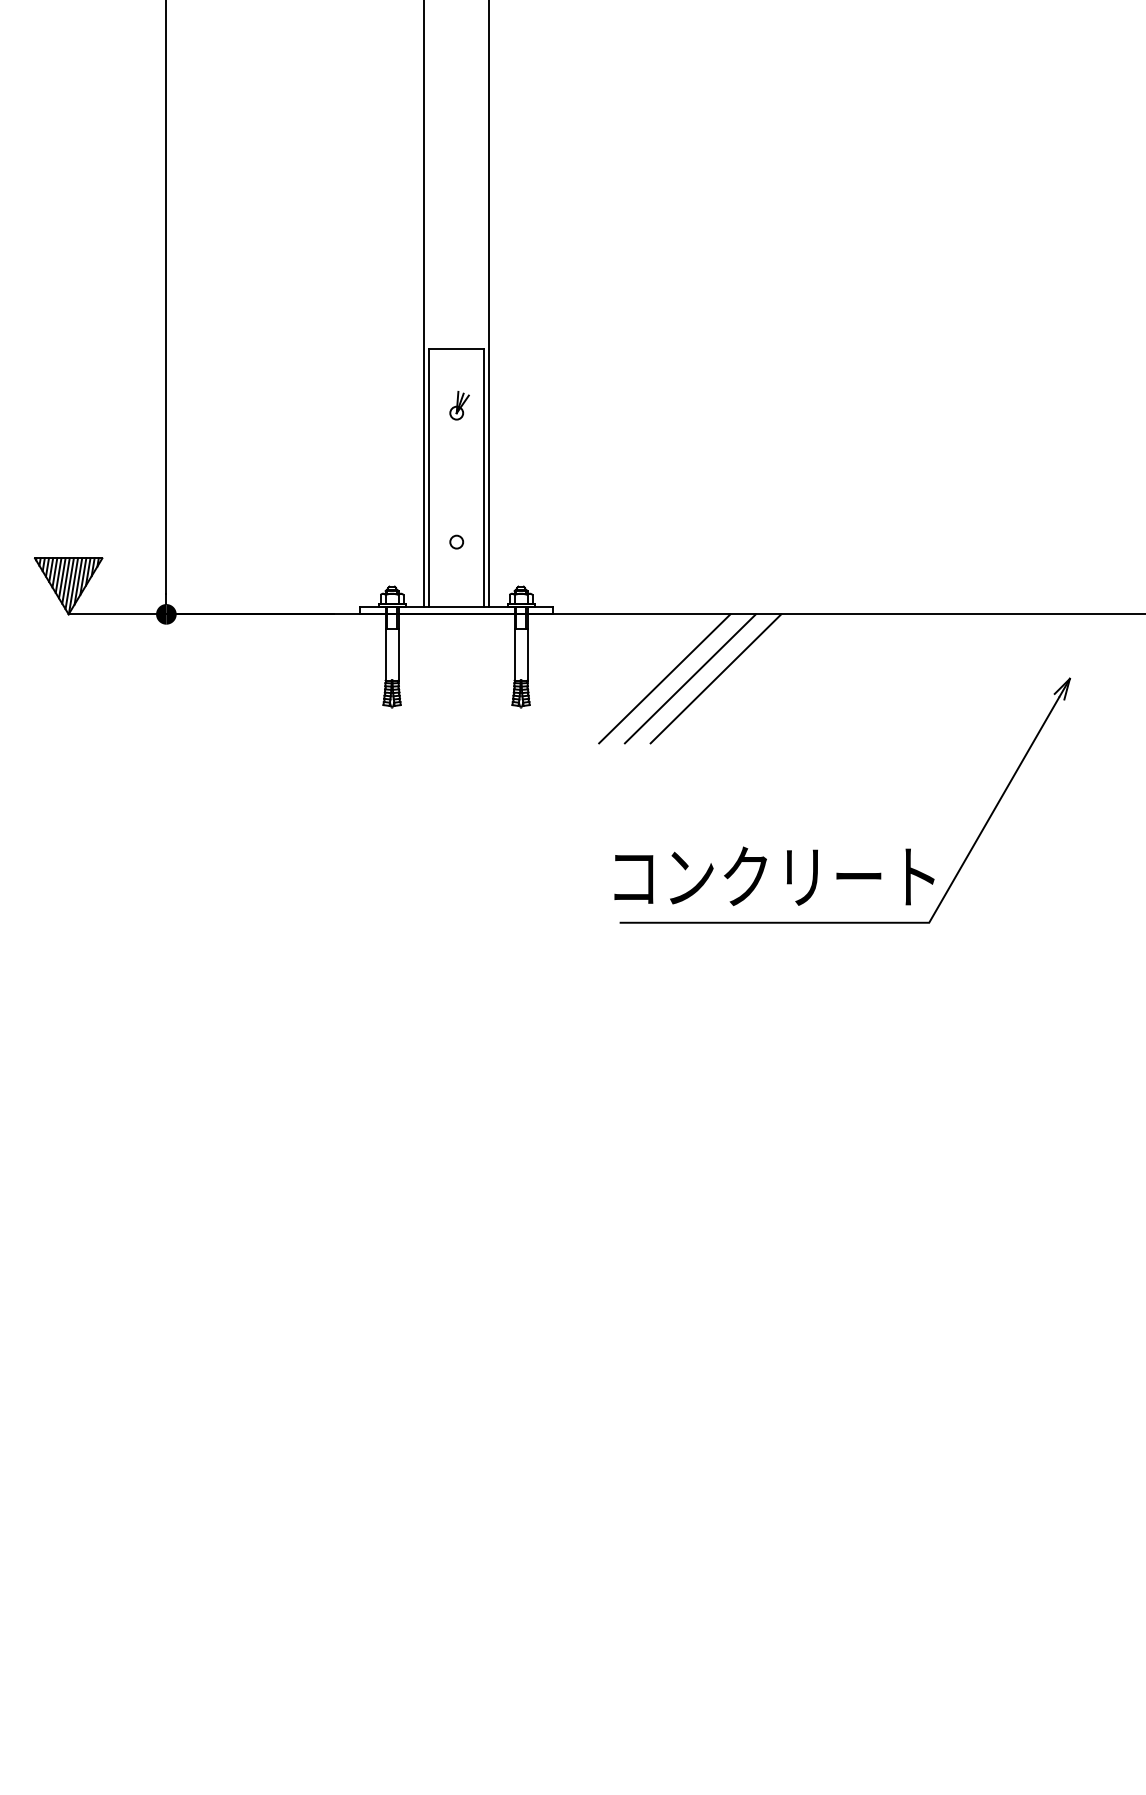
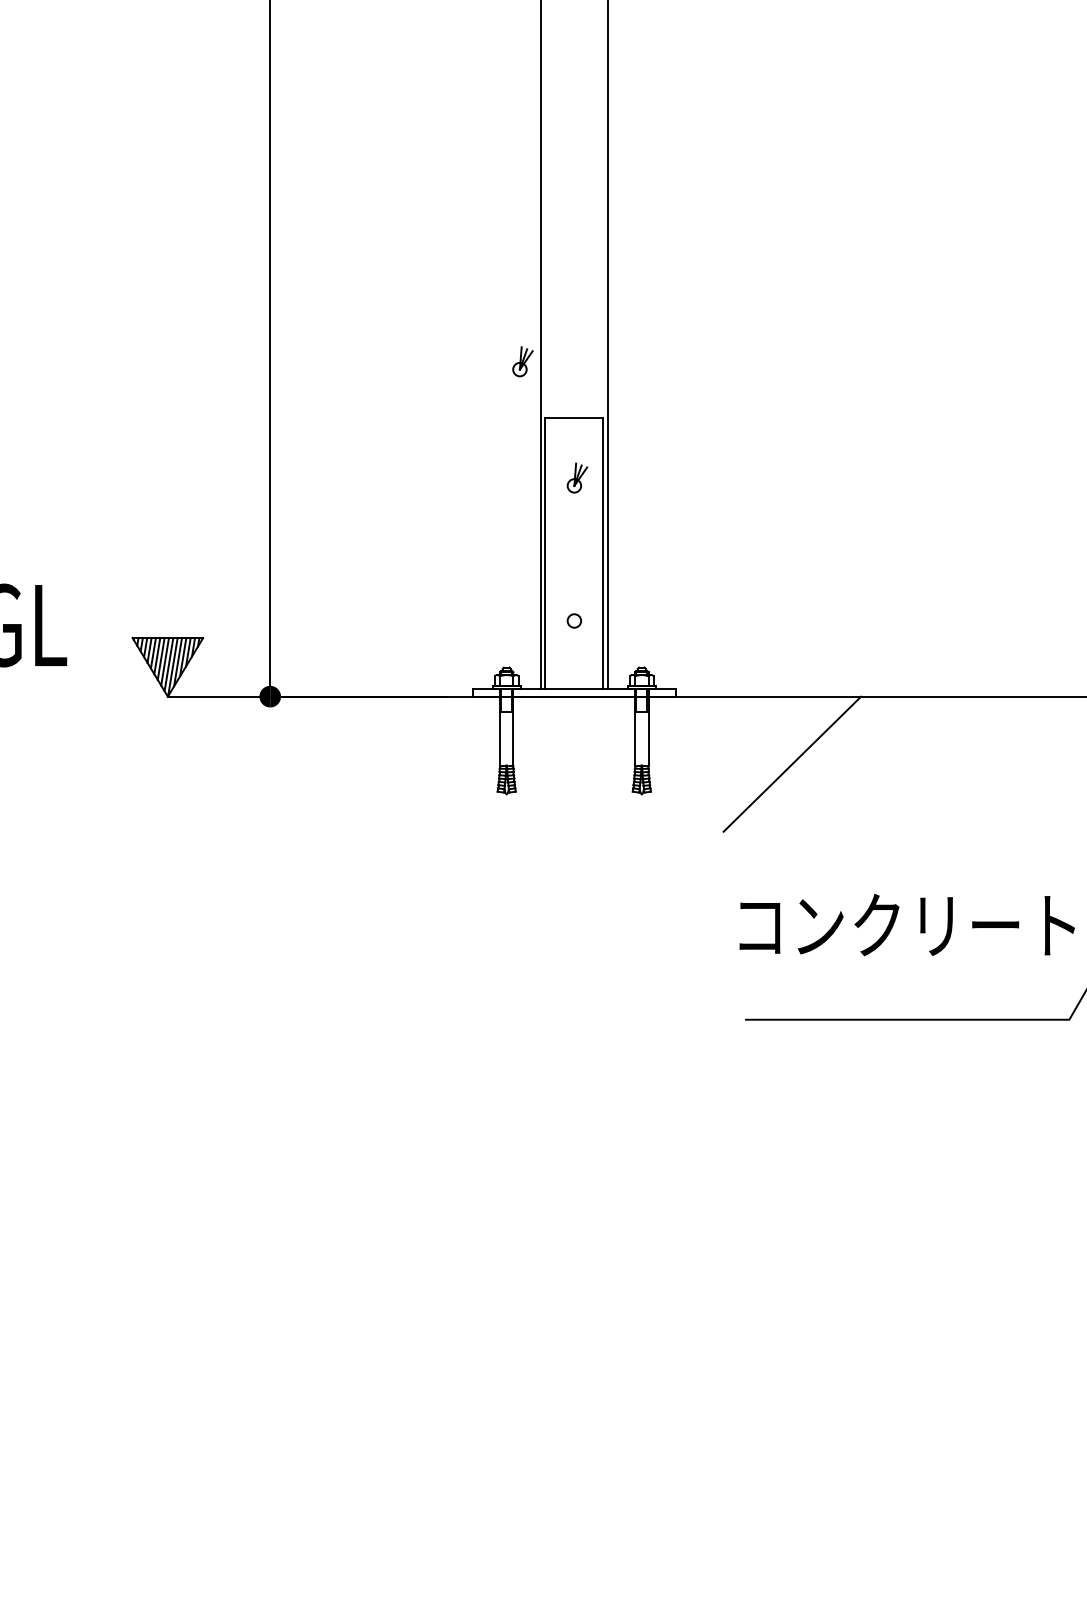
part: (407, 294) -> (522, 361), added
line: (689, 678) -> (818, 763), removed
line: (715, 678) -> (845, 763), removed
text: (774, 875) -> (907, 924), moved

